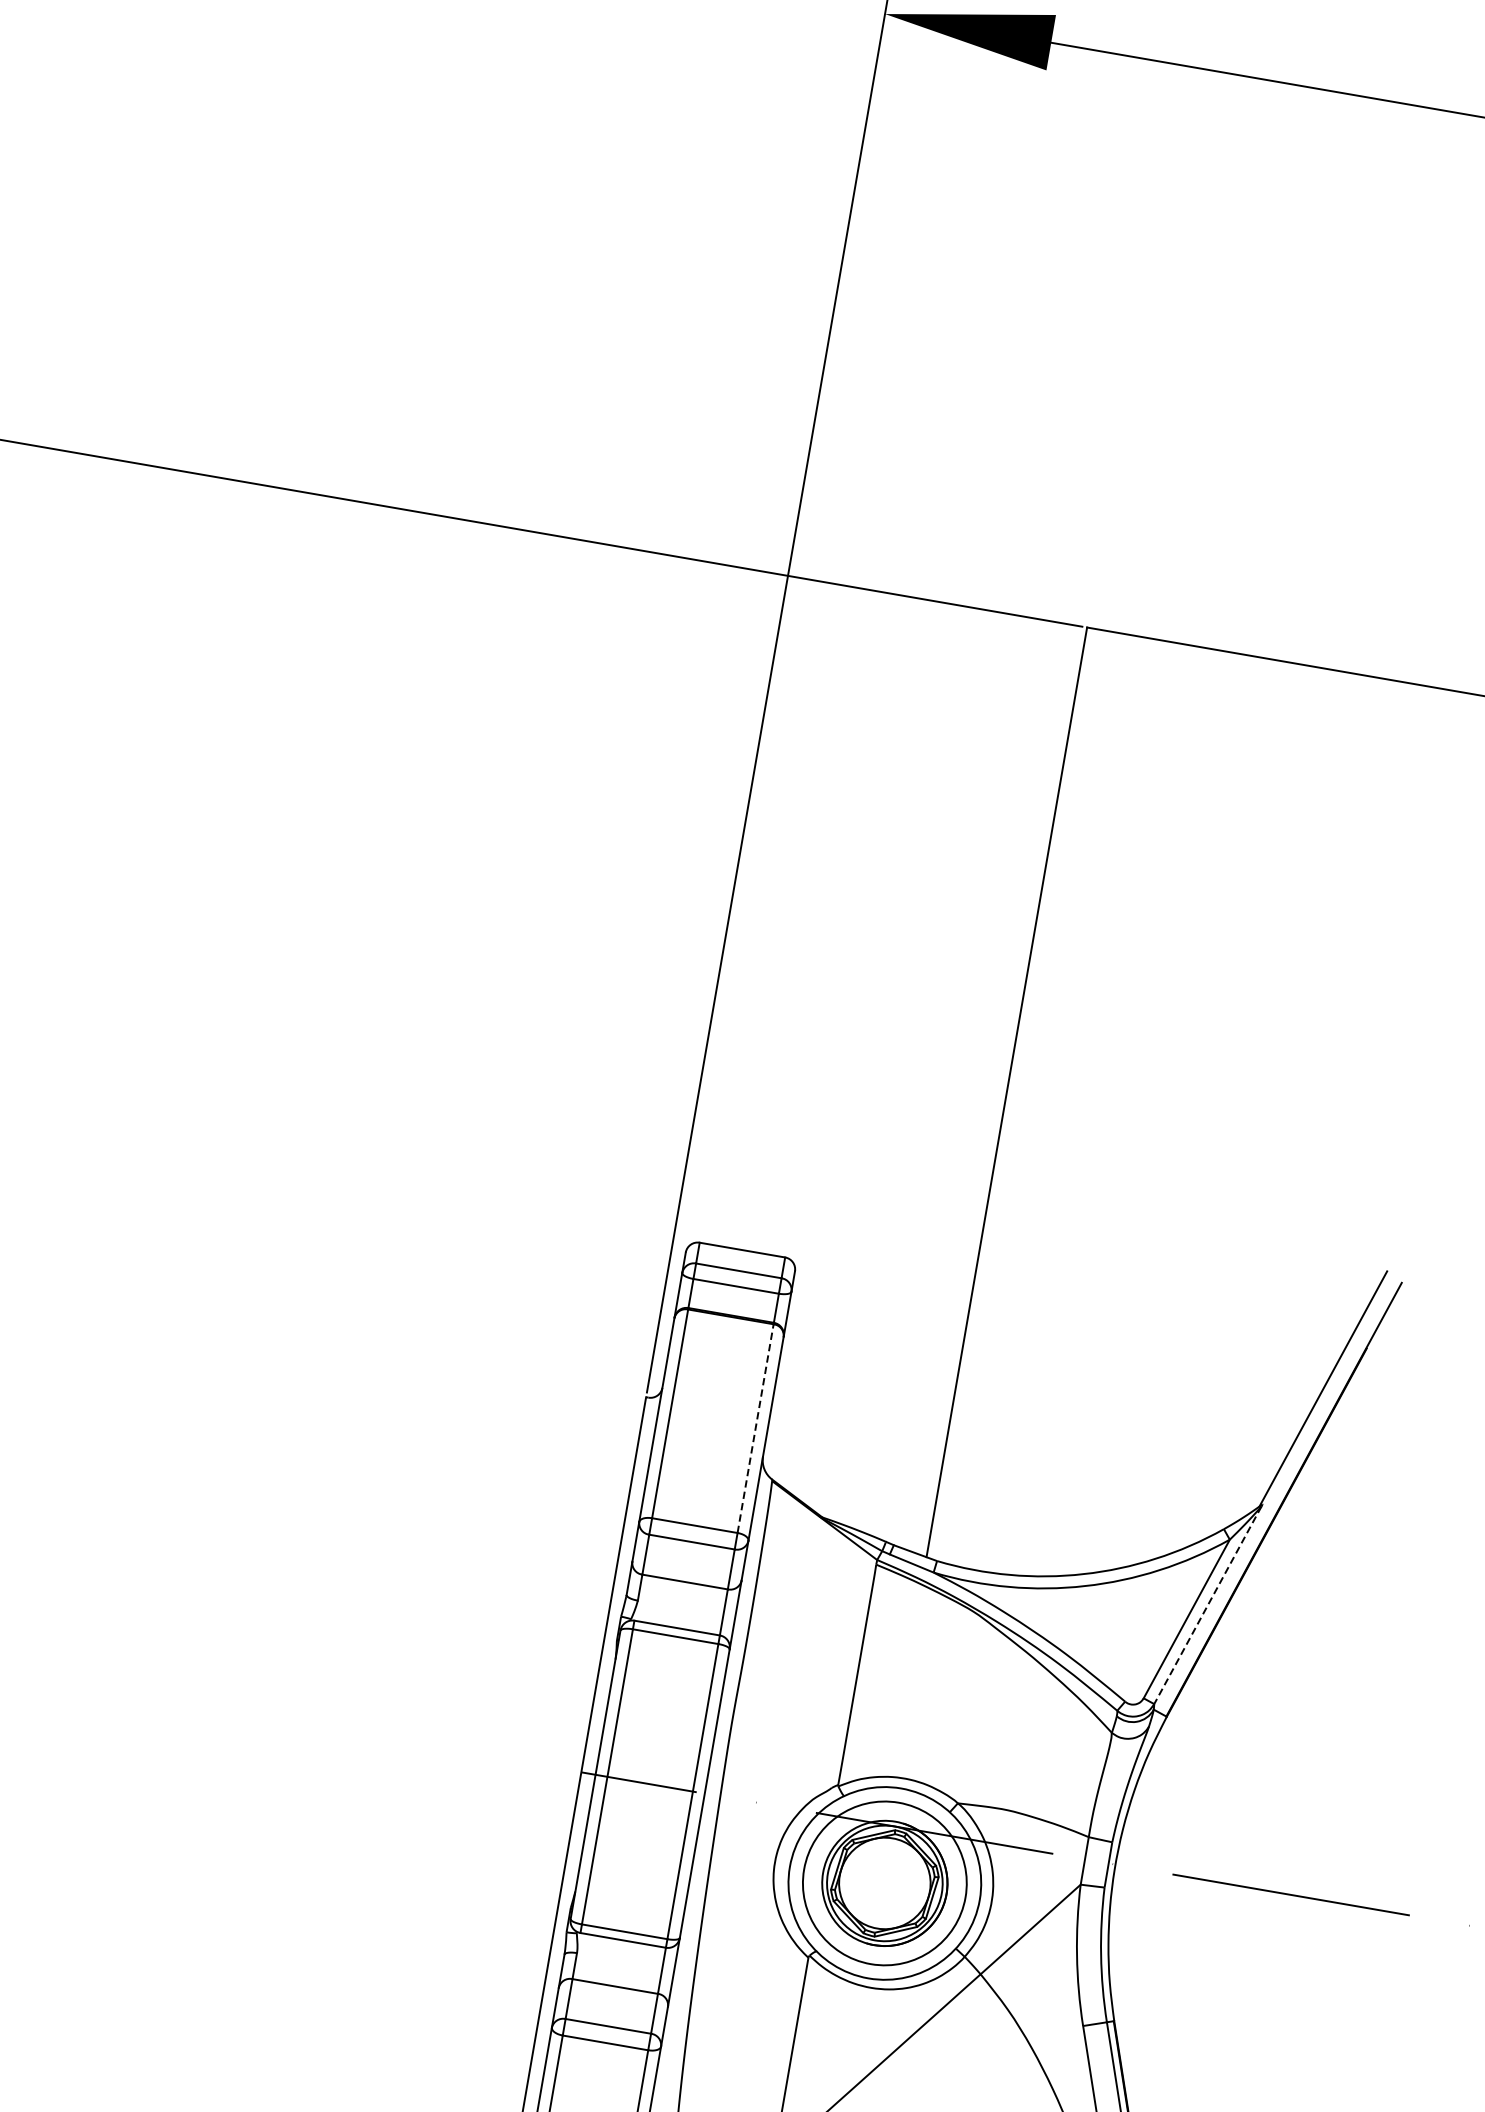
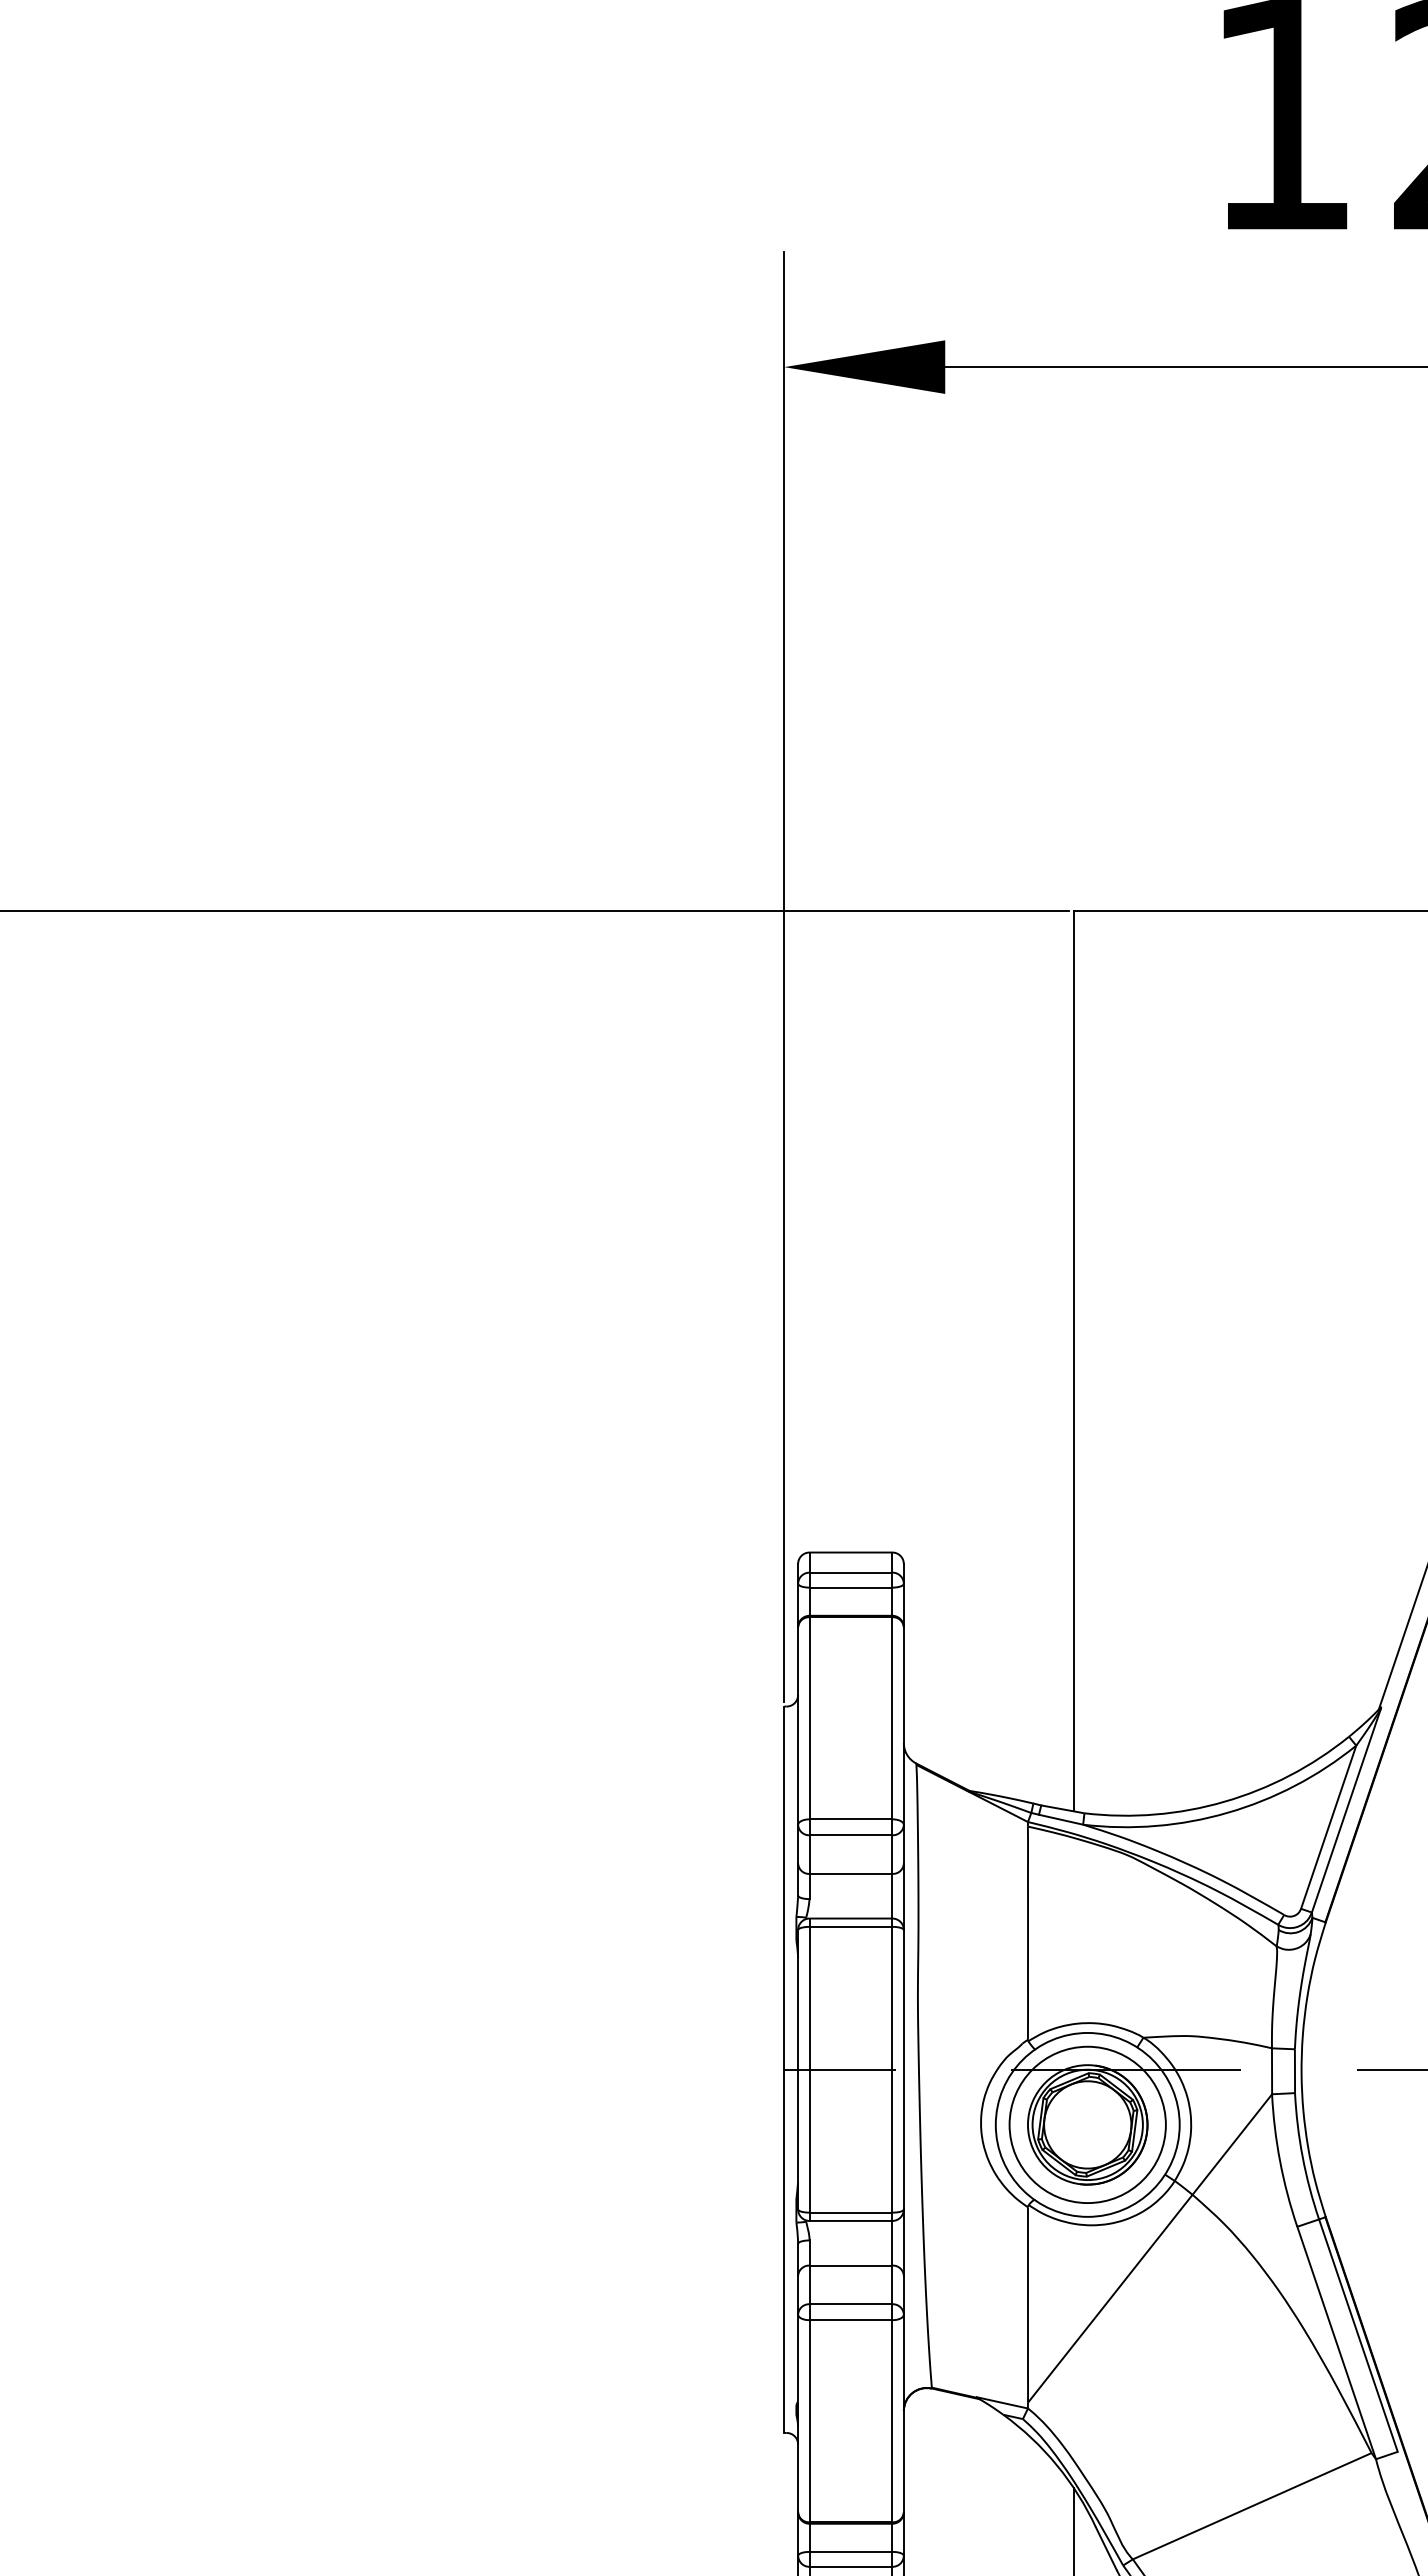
line: (755, 1427) -> (892, 1717), dashed -> solid
line: (1207, 1605) -> (1346, 1811), dashed -> solid

